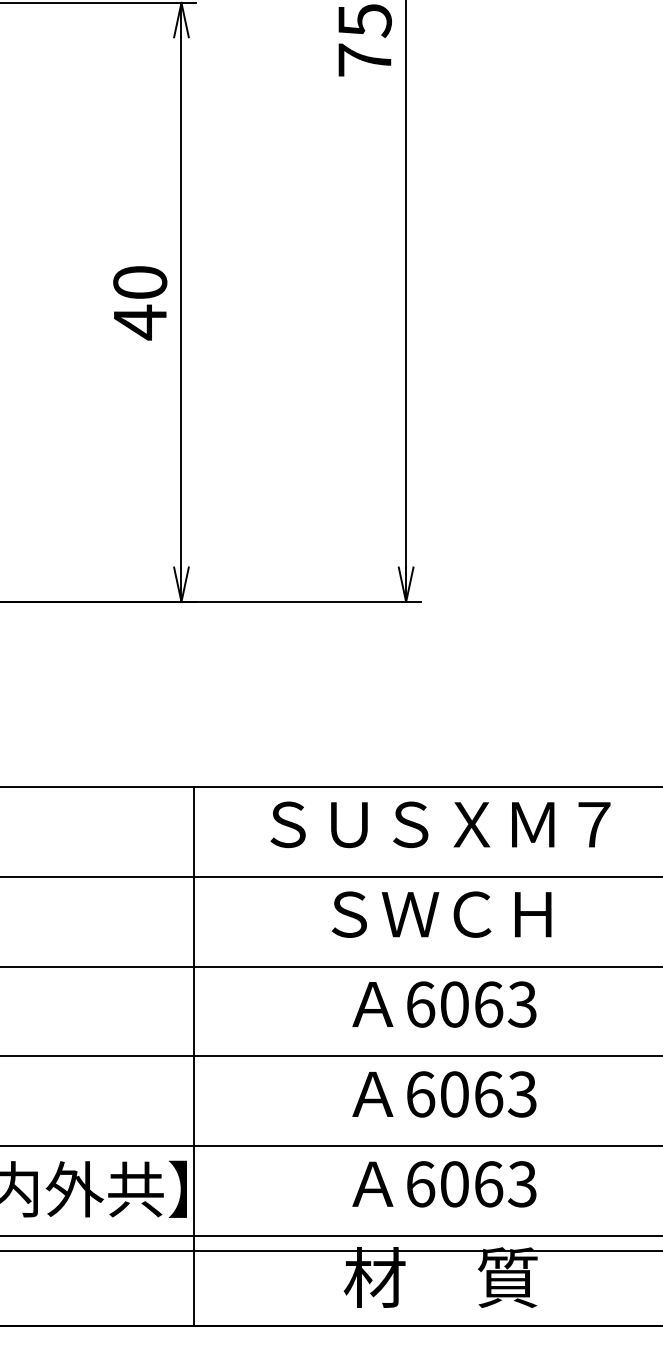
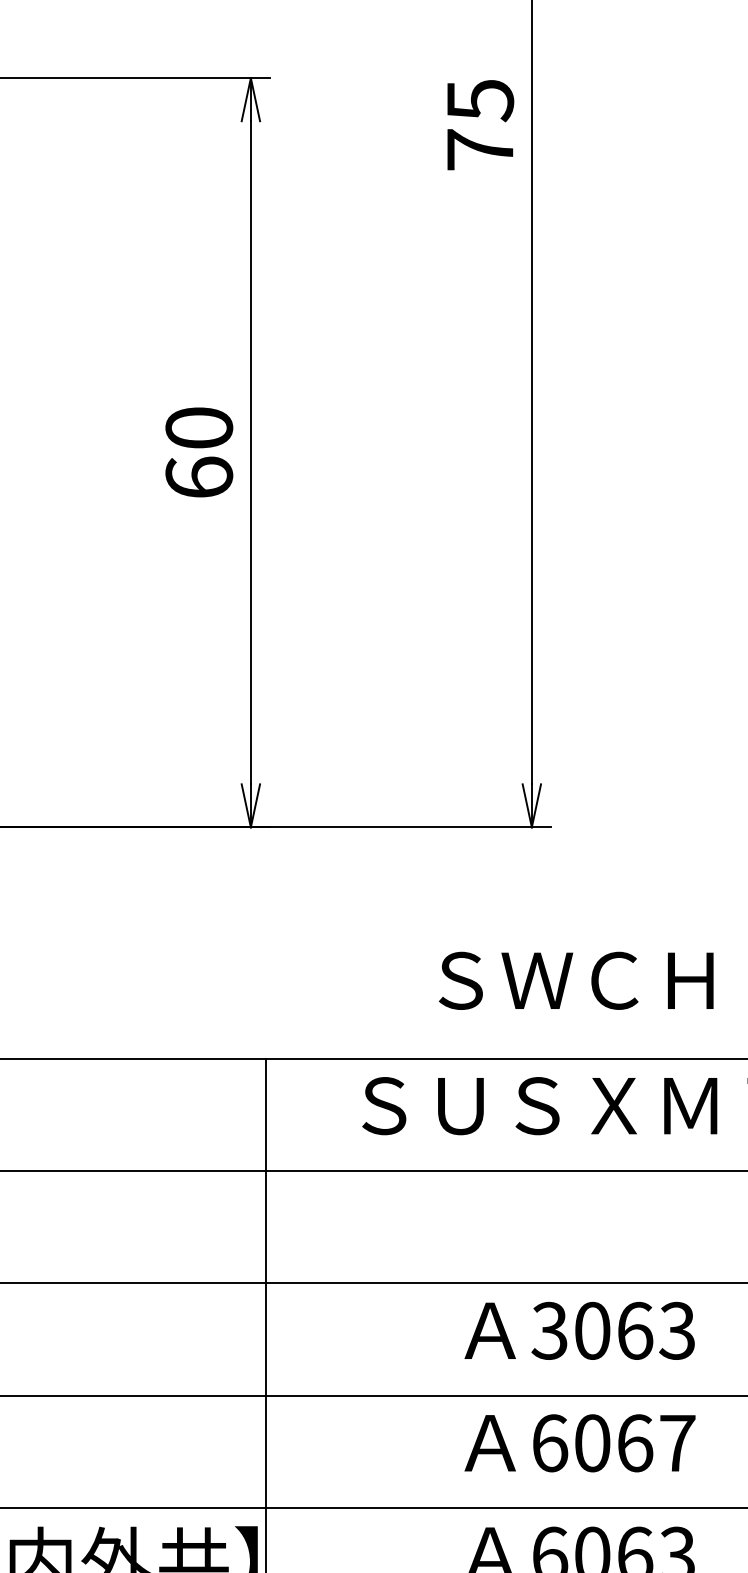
text: (140, 322) -> (199, 477), 40 -> 60
text: (441, 914) -> (576, 980), moved
text: (420, 1004) -> (549, 1330), 6063 -> 3063
text: (521, 1094) -> (676, 1443), 6063 -> 6067

